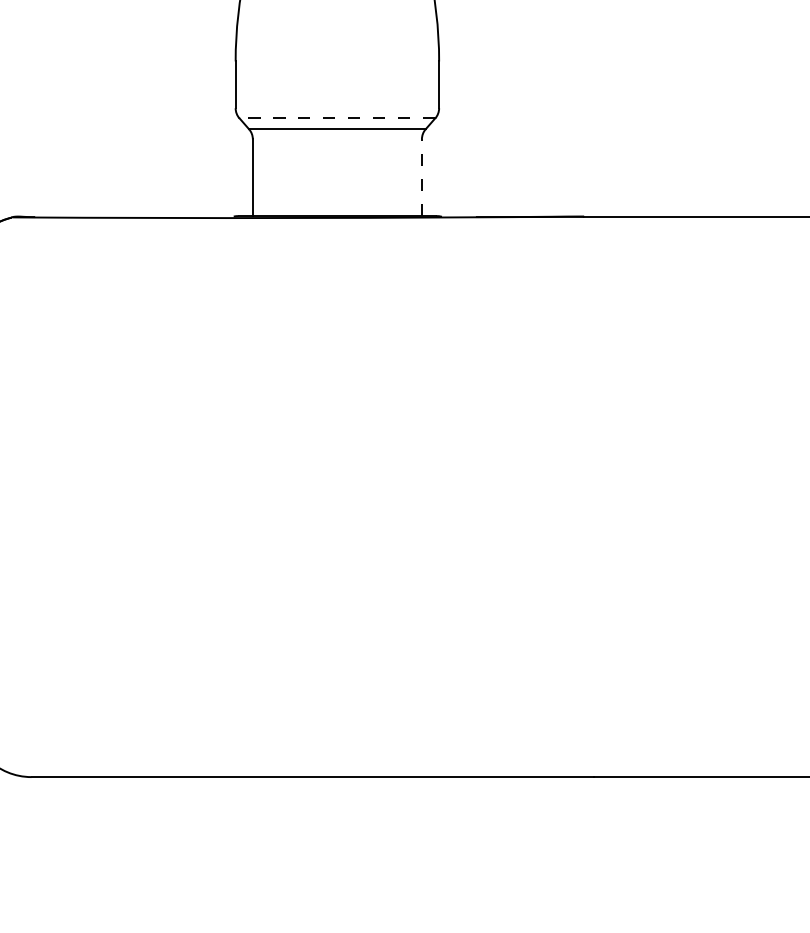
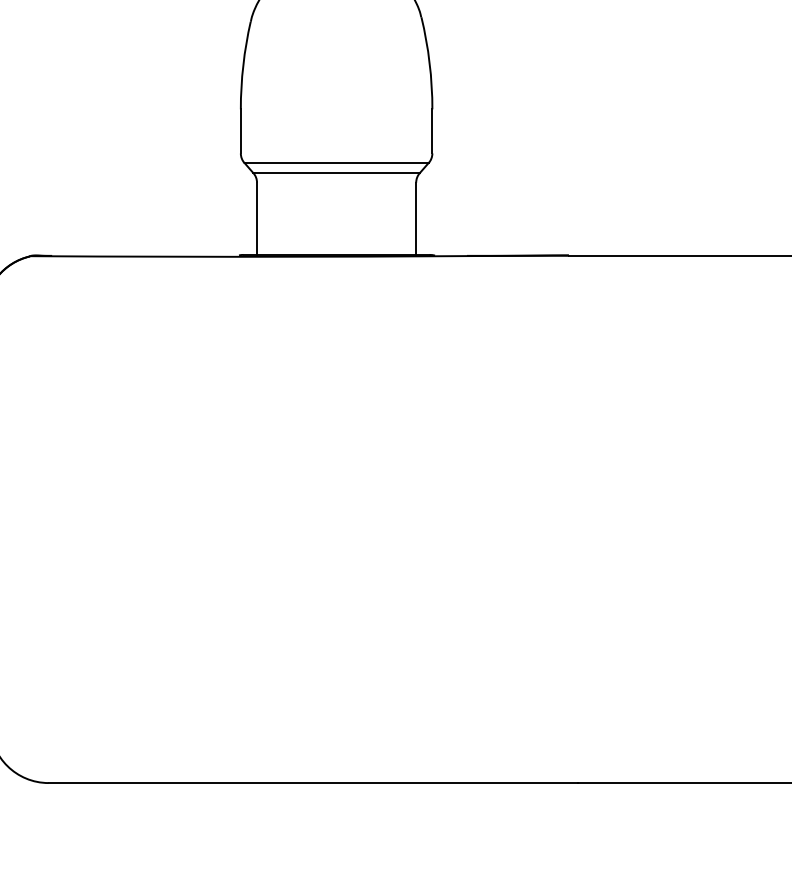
line: (337, 118) -> (336, 163), dashed -> solid
line: (422, 177) -> (416, 218), dashed -> solid

